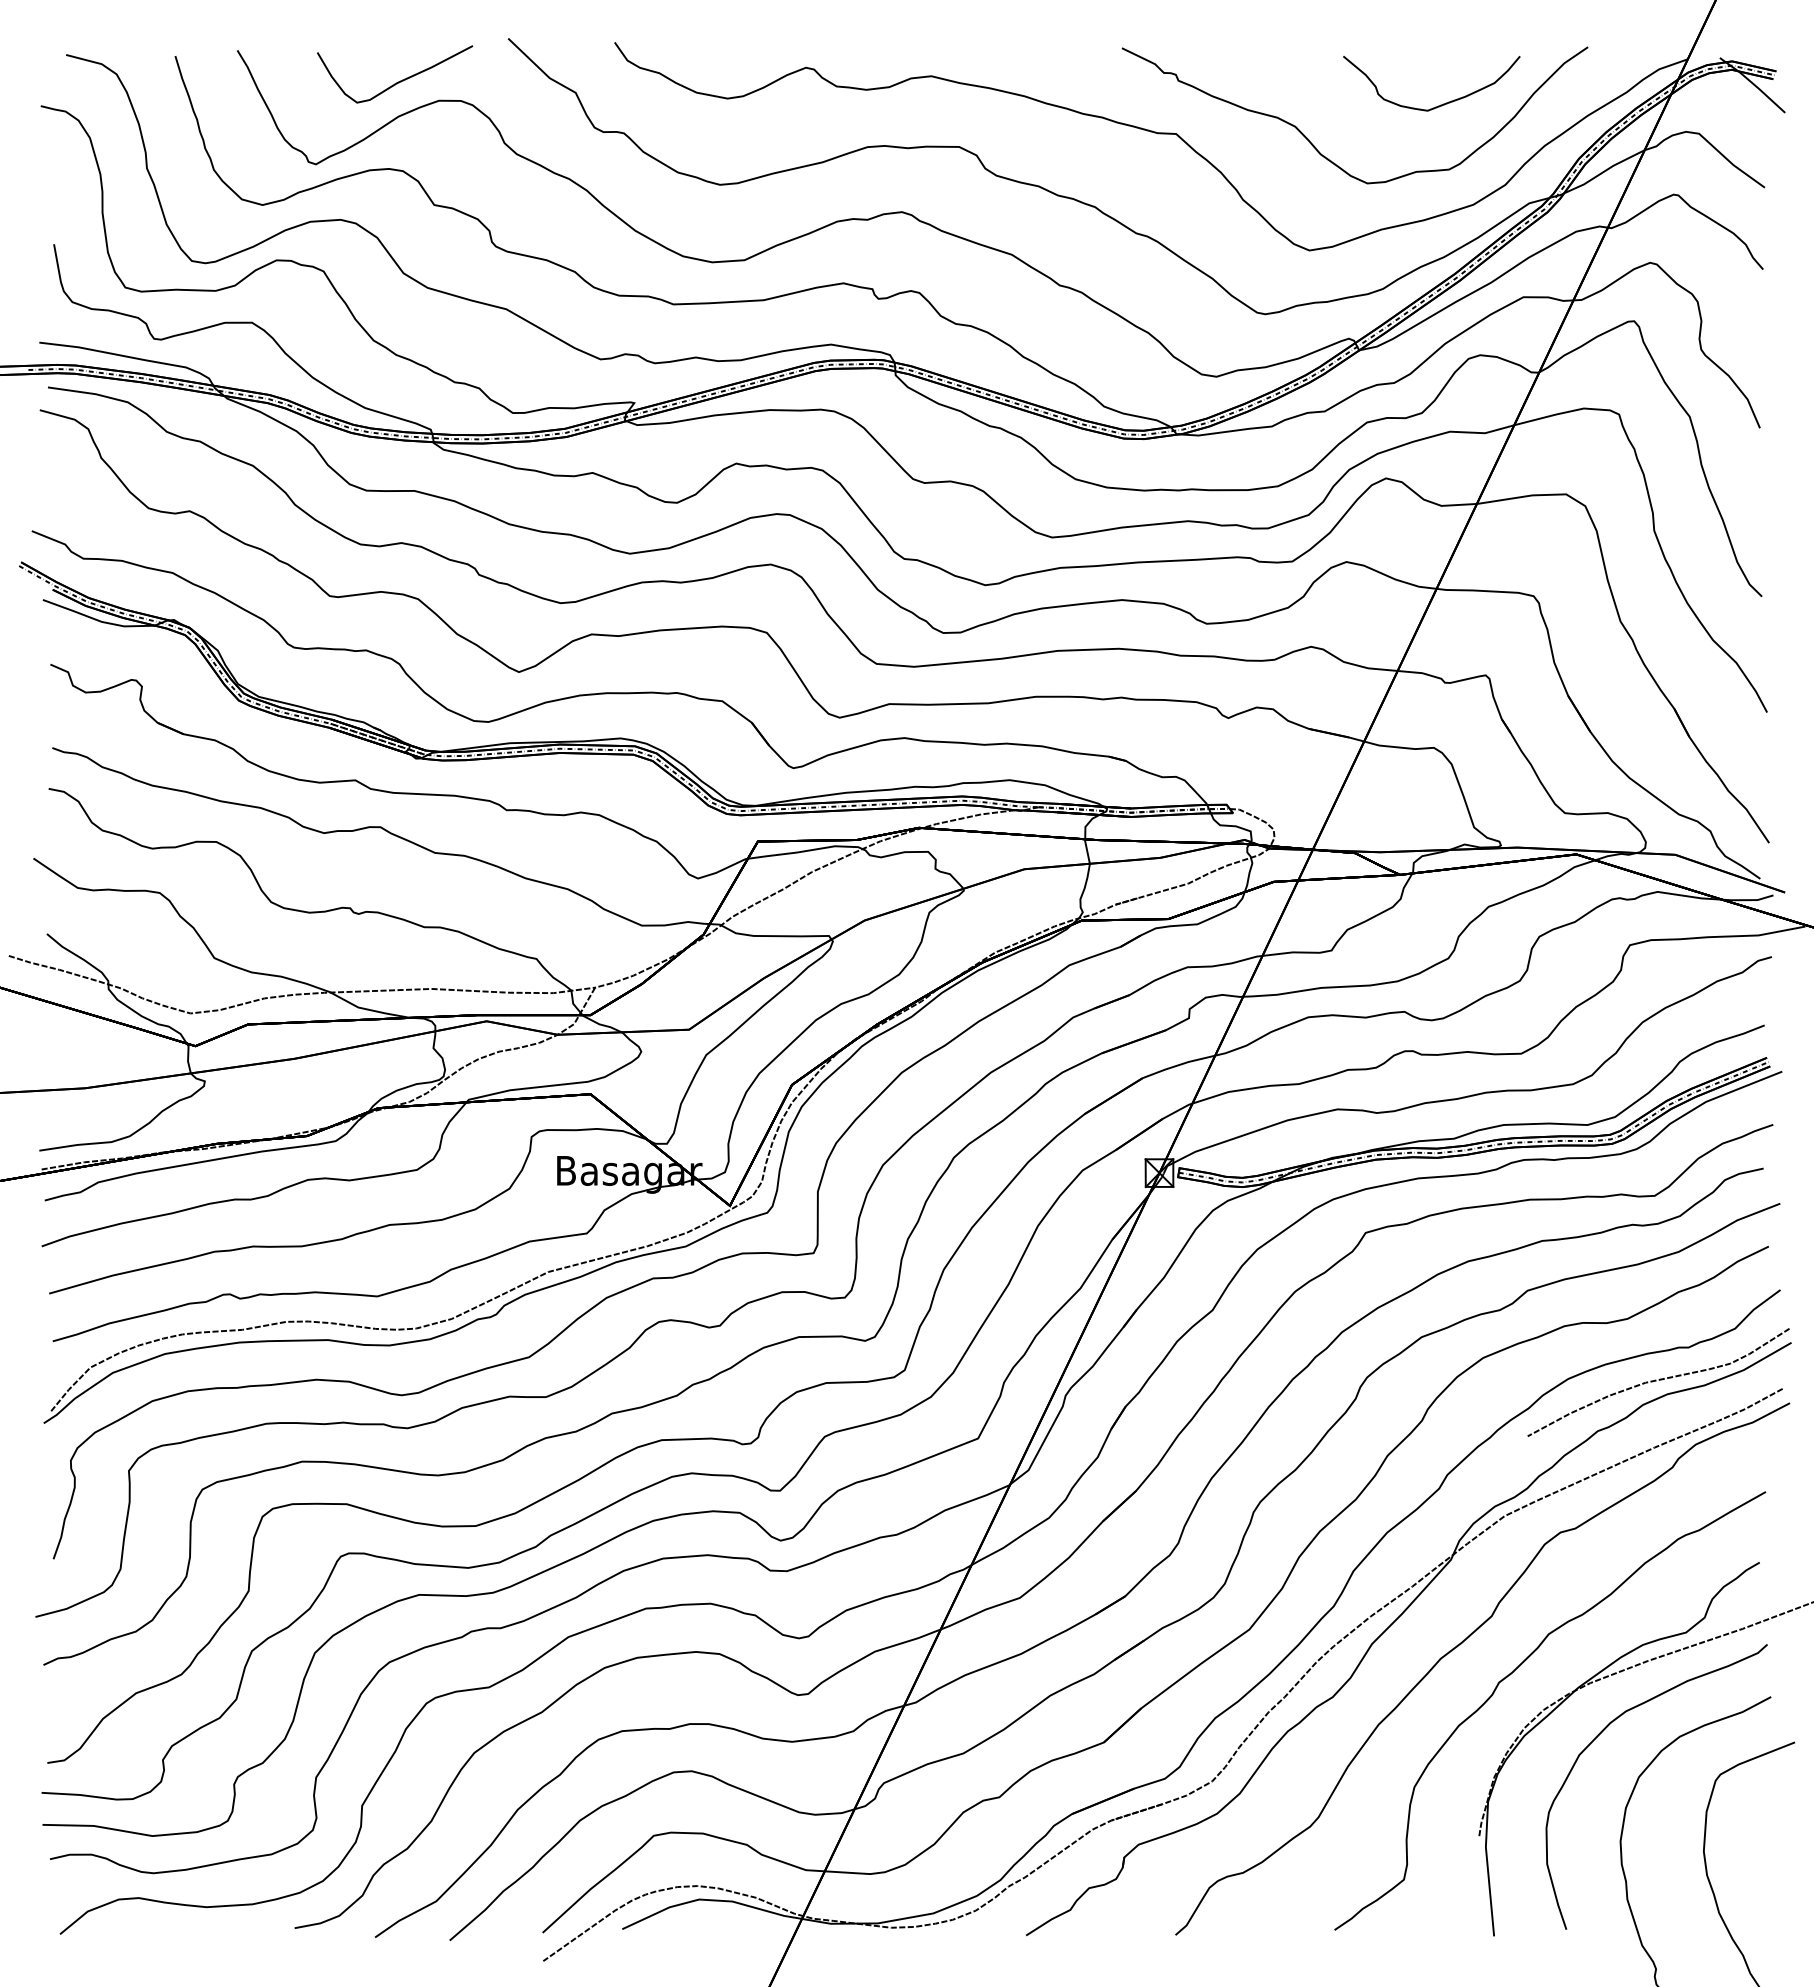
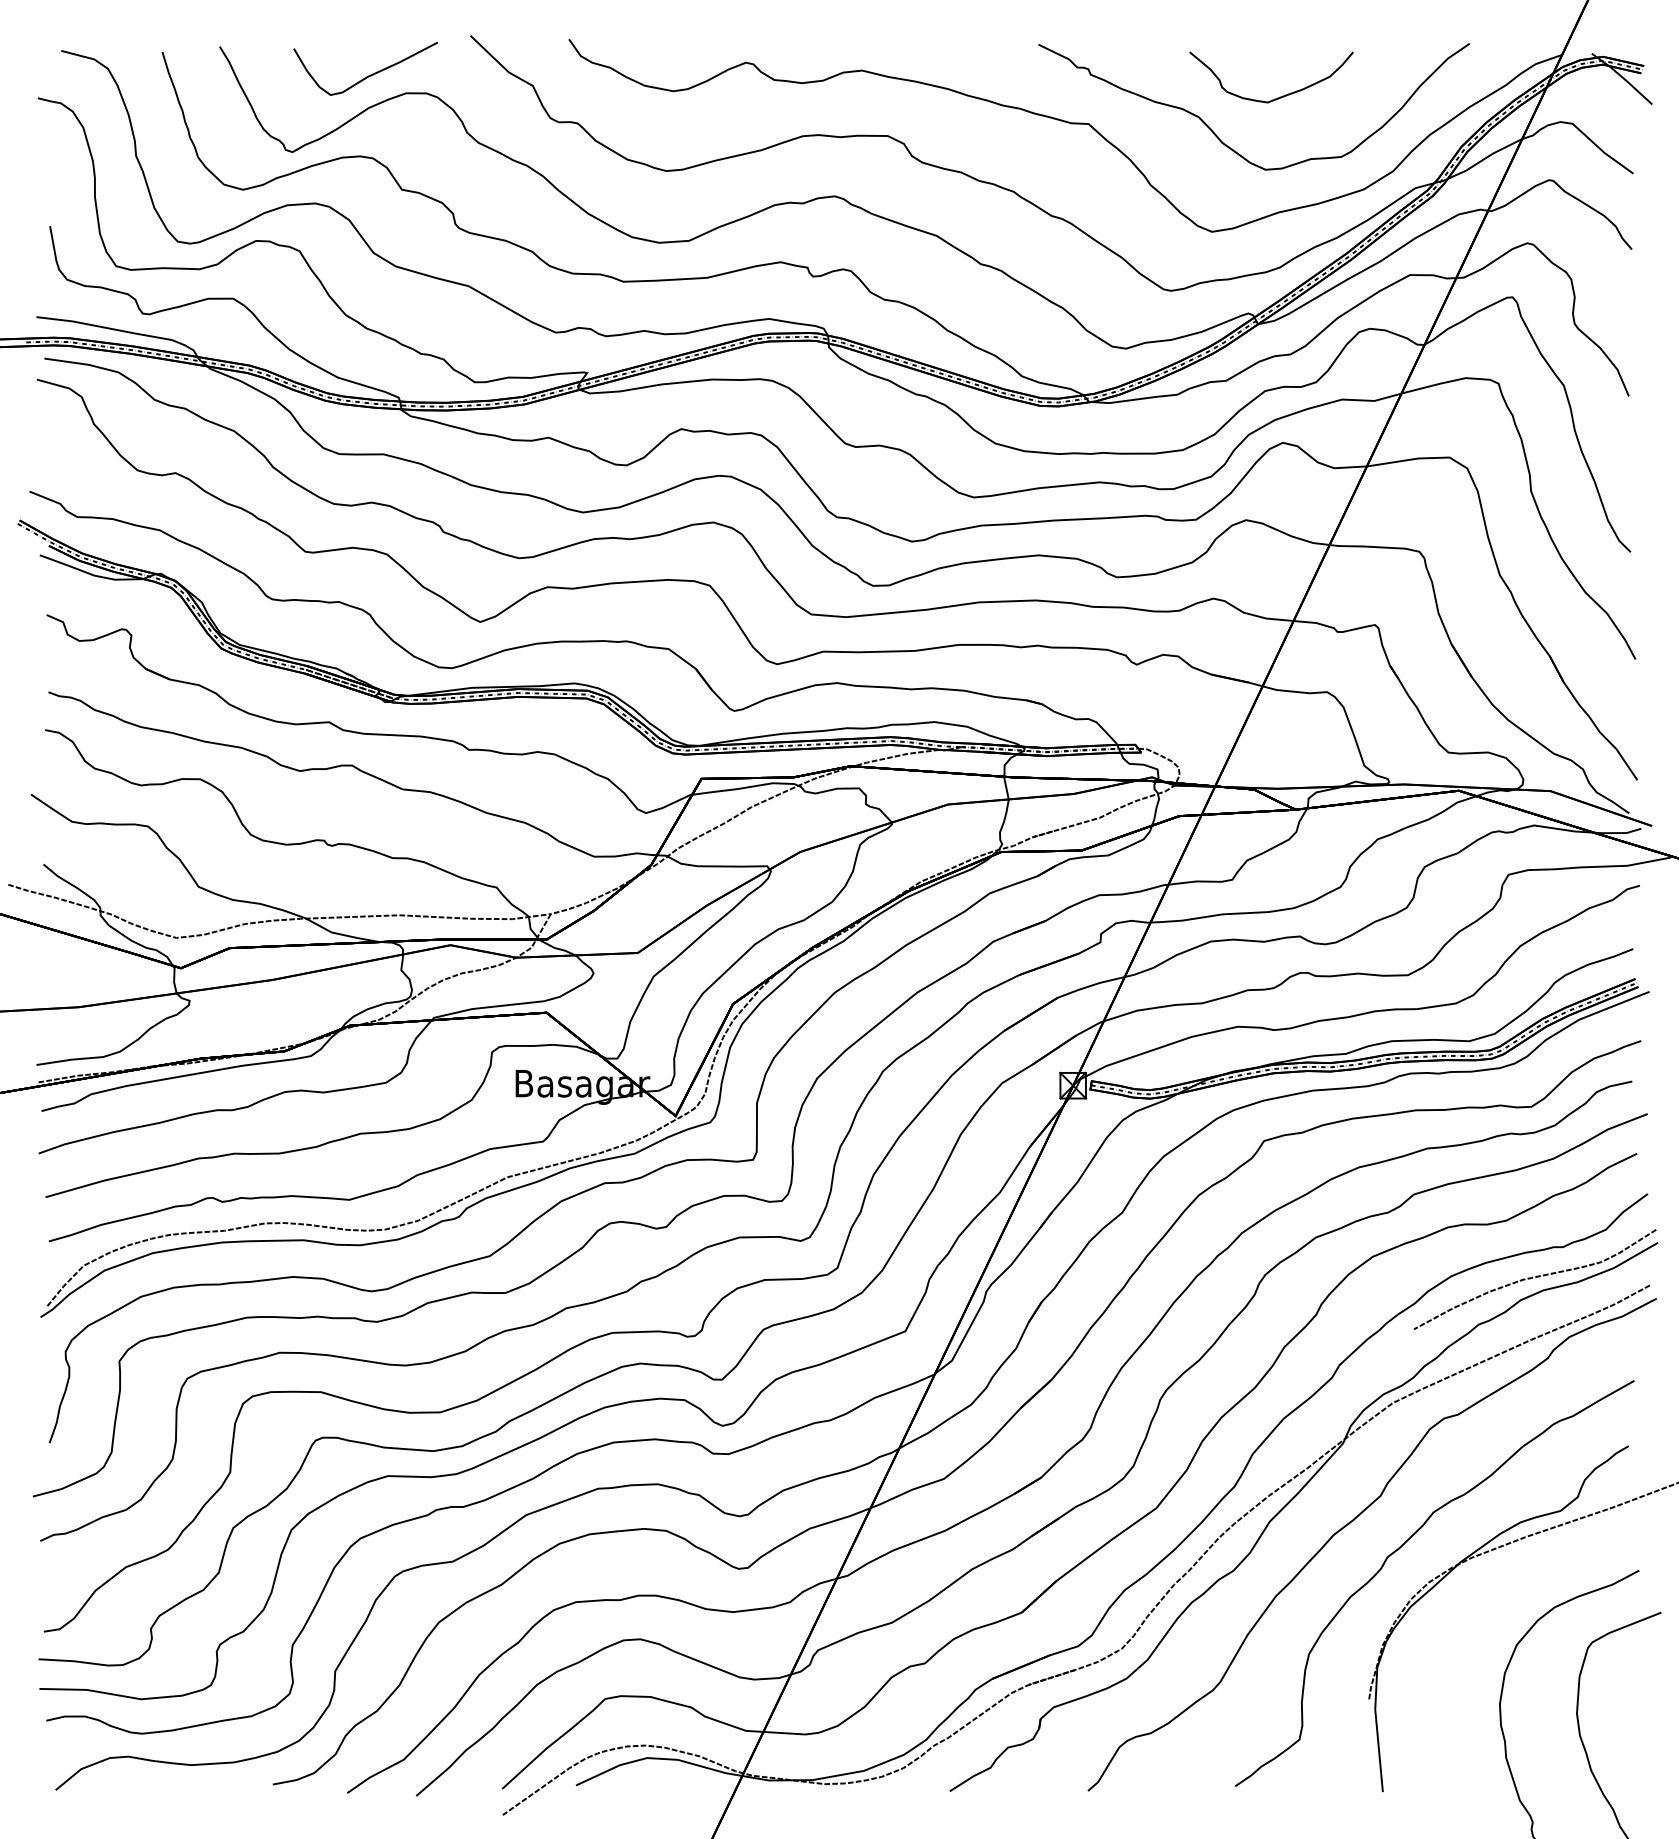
curve: (1440, 104) -> (1279, 96), moved
curve: (1602, 1732) -> (1483, 1603), removed

